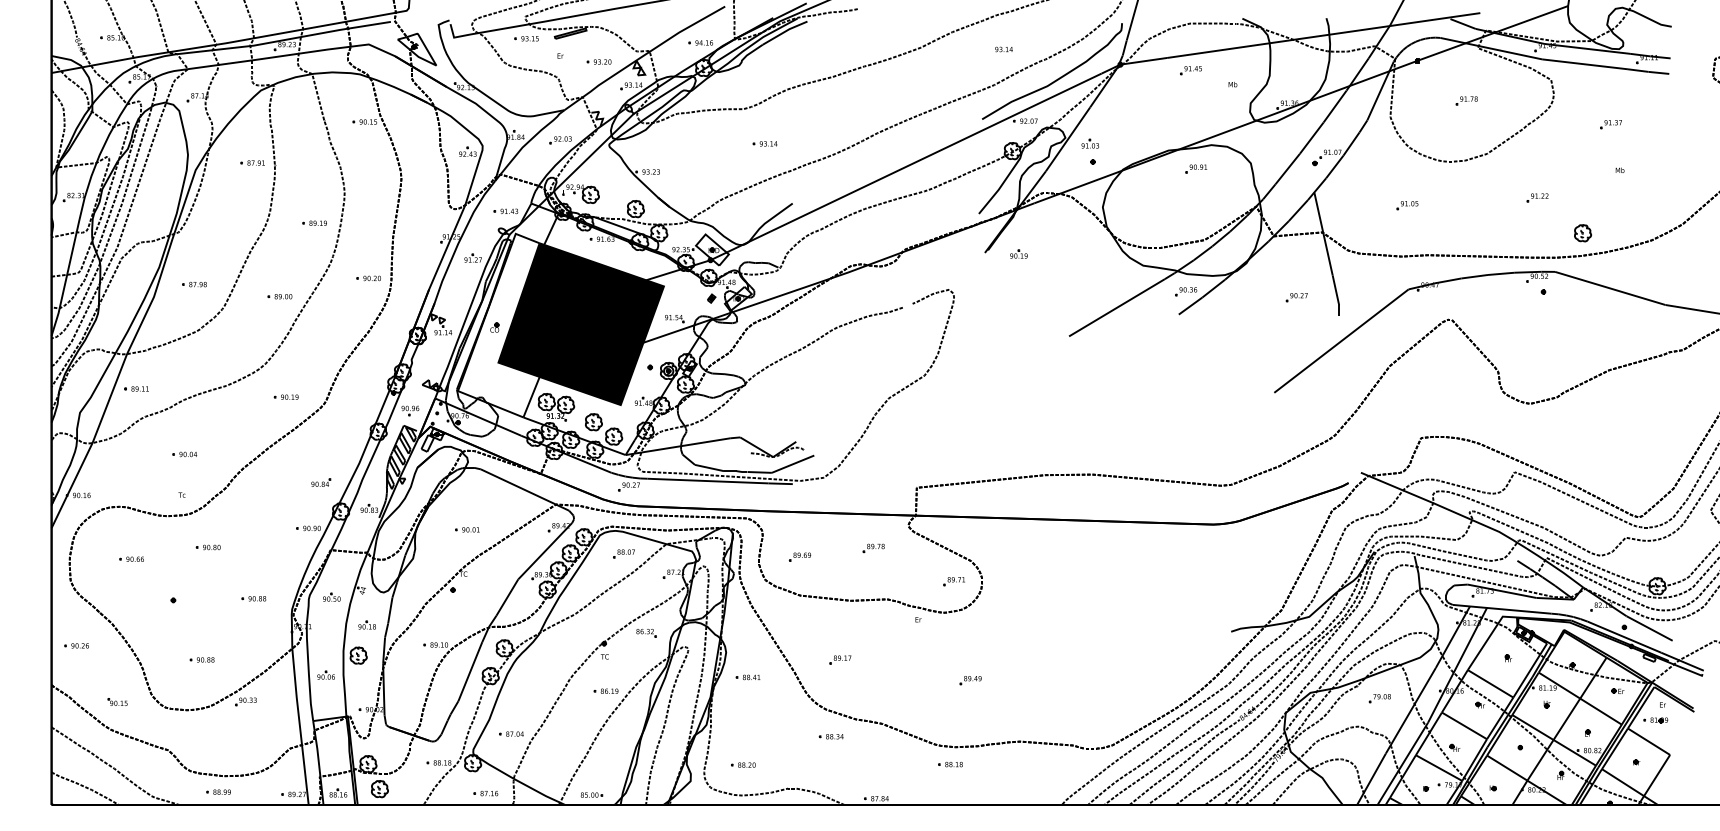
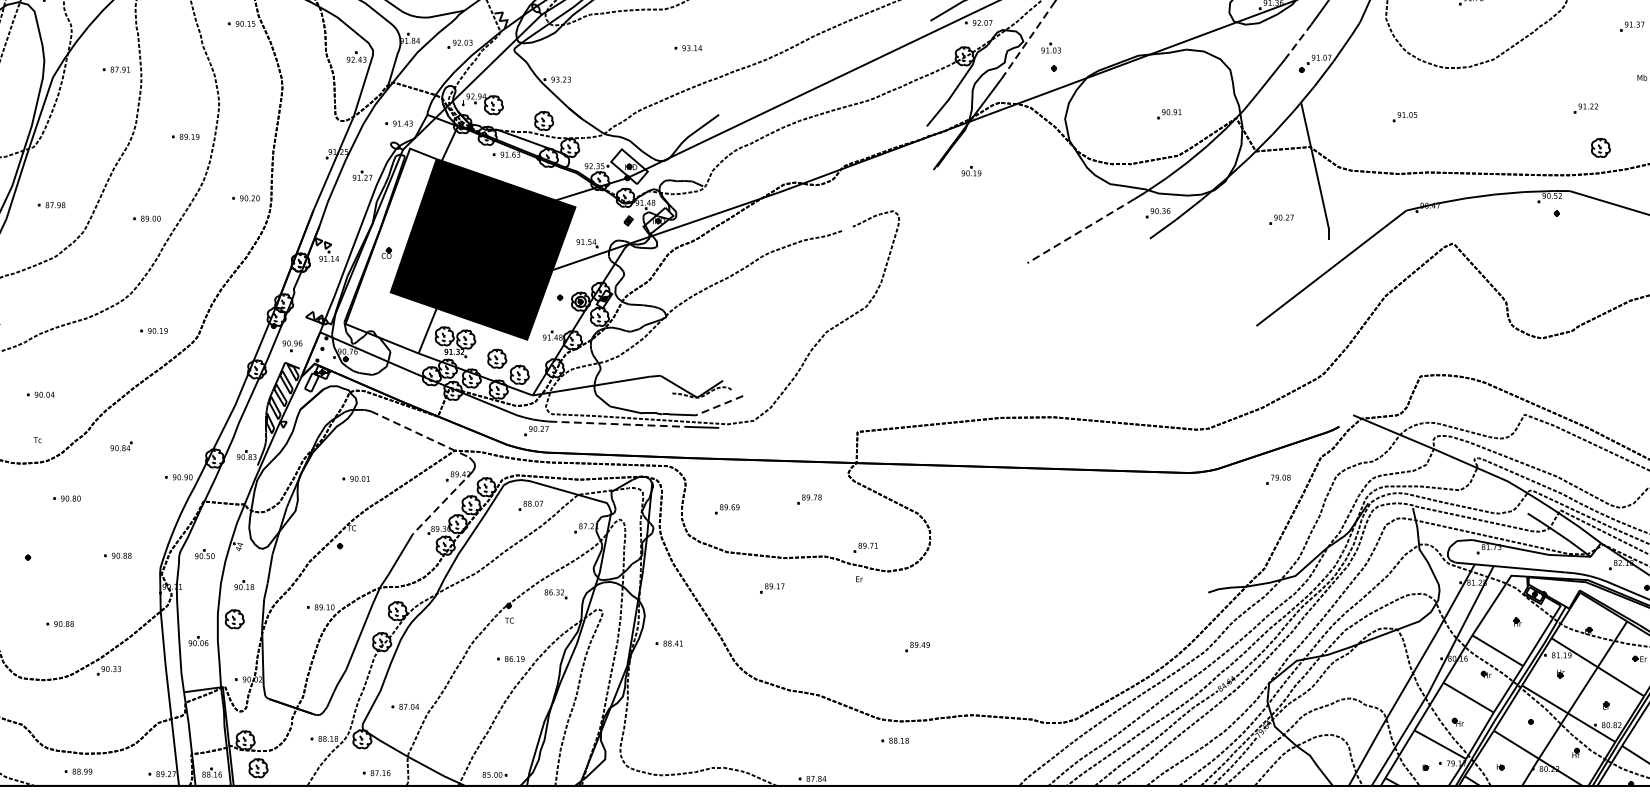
line: (1311, 138) -> (1297, 42), solid -> dashed
line: (1068, 139) -> (1026, 43), solid -> dashed
part: (1196, 168) -> (1169, 113), moved
part: (1537, 197) -> (1585, 108), moved
line: (1116, 307) -> (1080, 230), solid -> dashed
line: (793, 464) -> (719, 405), solid -> dashed
line: (708, 481) -> (625, 424), solid -> dashed
part: (321, 482) -> (121, 446), moved
line: (524, 490) -> (419, 435), solid -> dashed
line: (544, 551) -> (442, 503), solid -> dashed
part: (953, 581) -> (865, 547), moved
part: (840, 659) -> (772, 587), moved
part: (1379, 698) -> (1277, 479), moved
part: (830, 736) -> (761, 709), removed
part: (743, 764) -> (664, 740), removed

